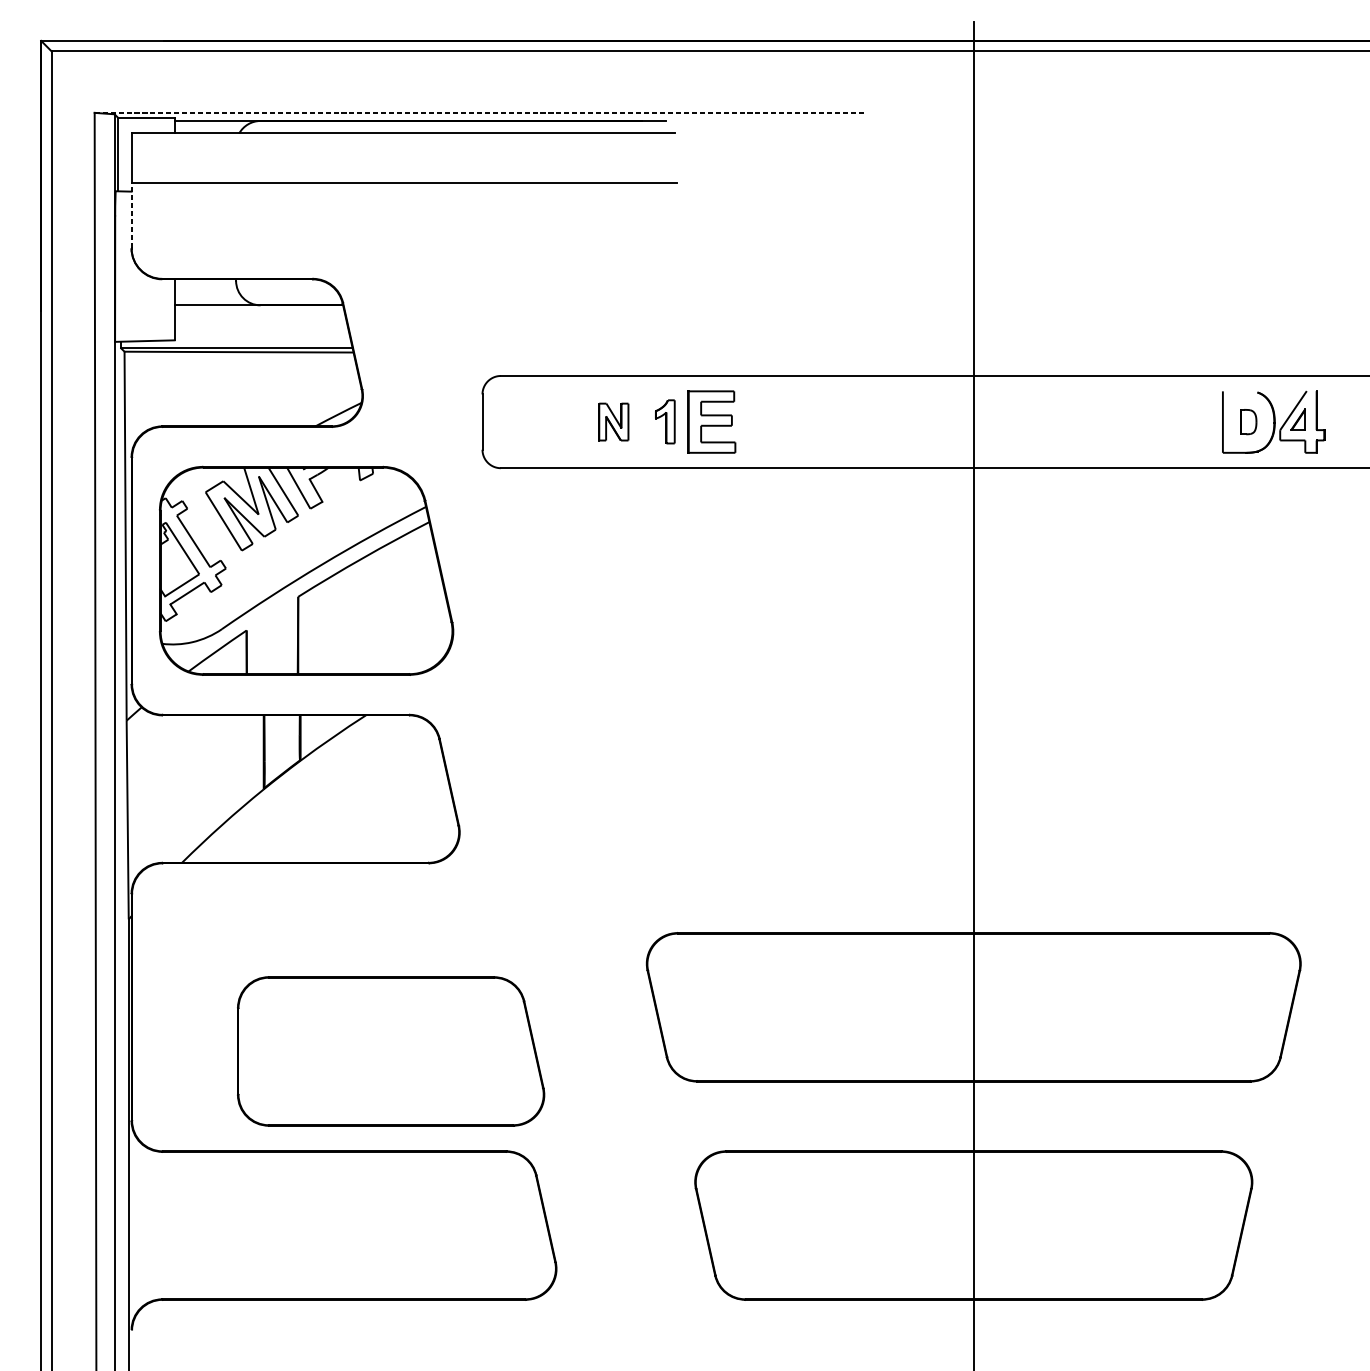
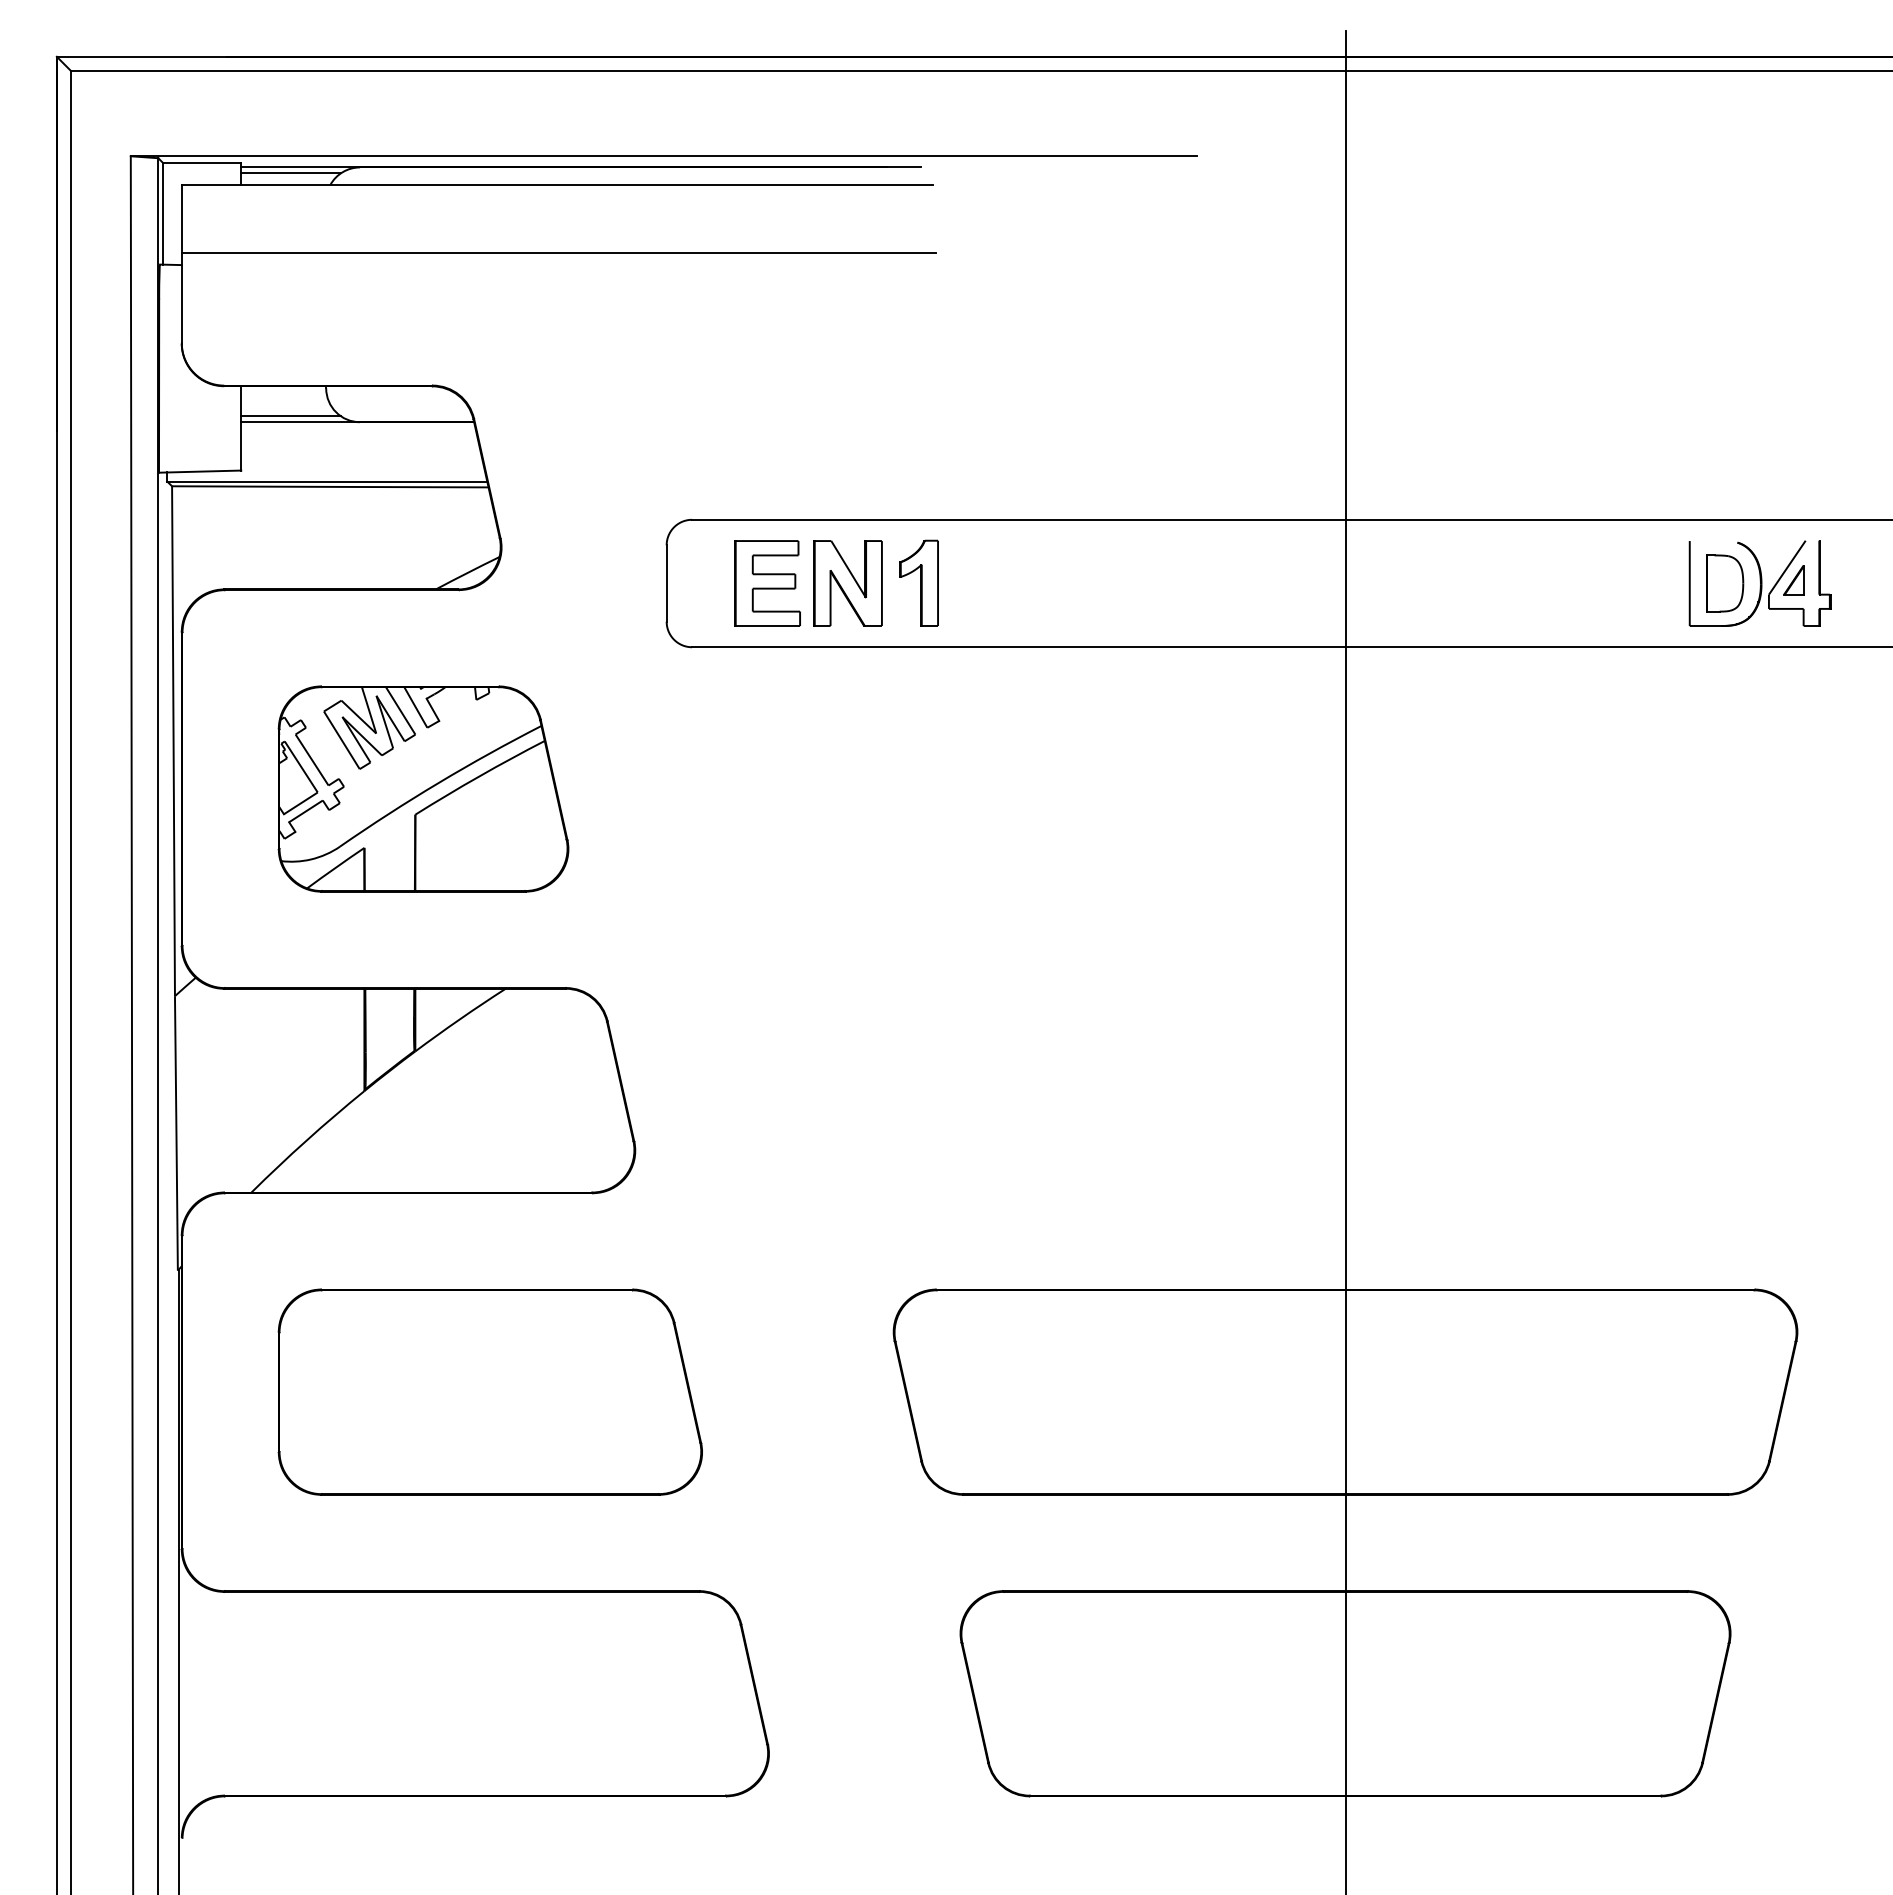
line: (480, 113) -> (664, 156), dashed -> solid
line: (210, 125) -> (290, 173), added
line: (131, 215) -> (181, 297), dashed -> solid
line: (210, 301) -> (290, 416), added
part: (664, 421) -> (918, 582), size x1.43
part: (613, 422) -> (847, 583), size x1.67
part: (711, 422) -> (767, 583), moved
part: (1248, 422) -> (1725, 583), size x1.67
part: (306, 570) -> (423, 788), size x0.71
part: (390, 1050) -> (489, 1391), moved

